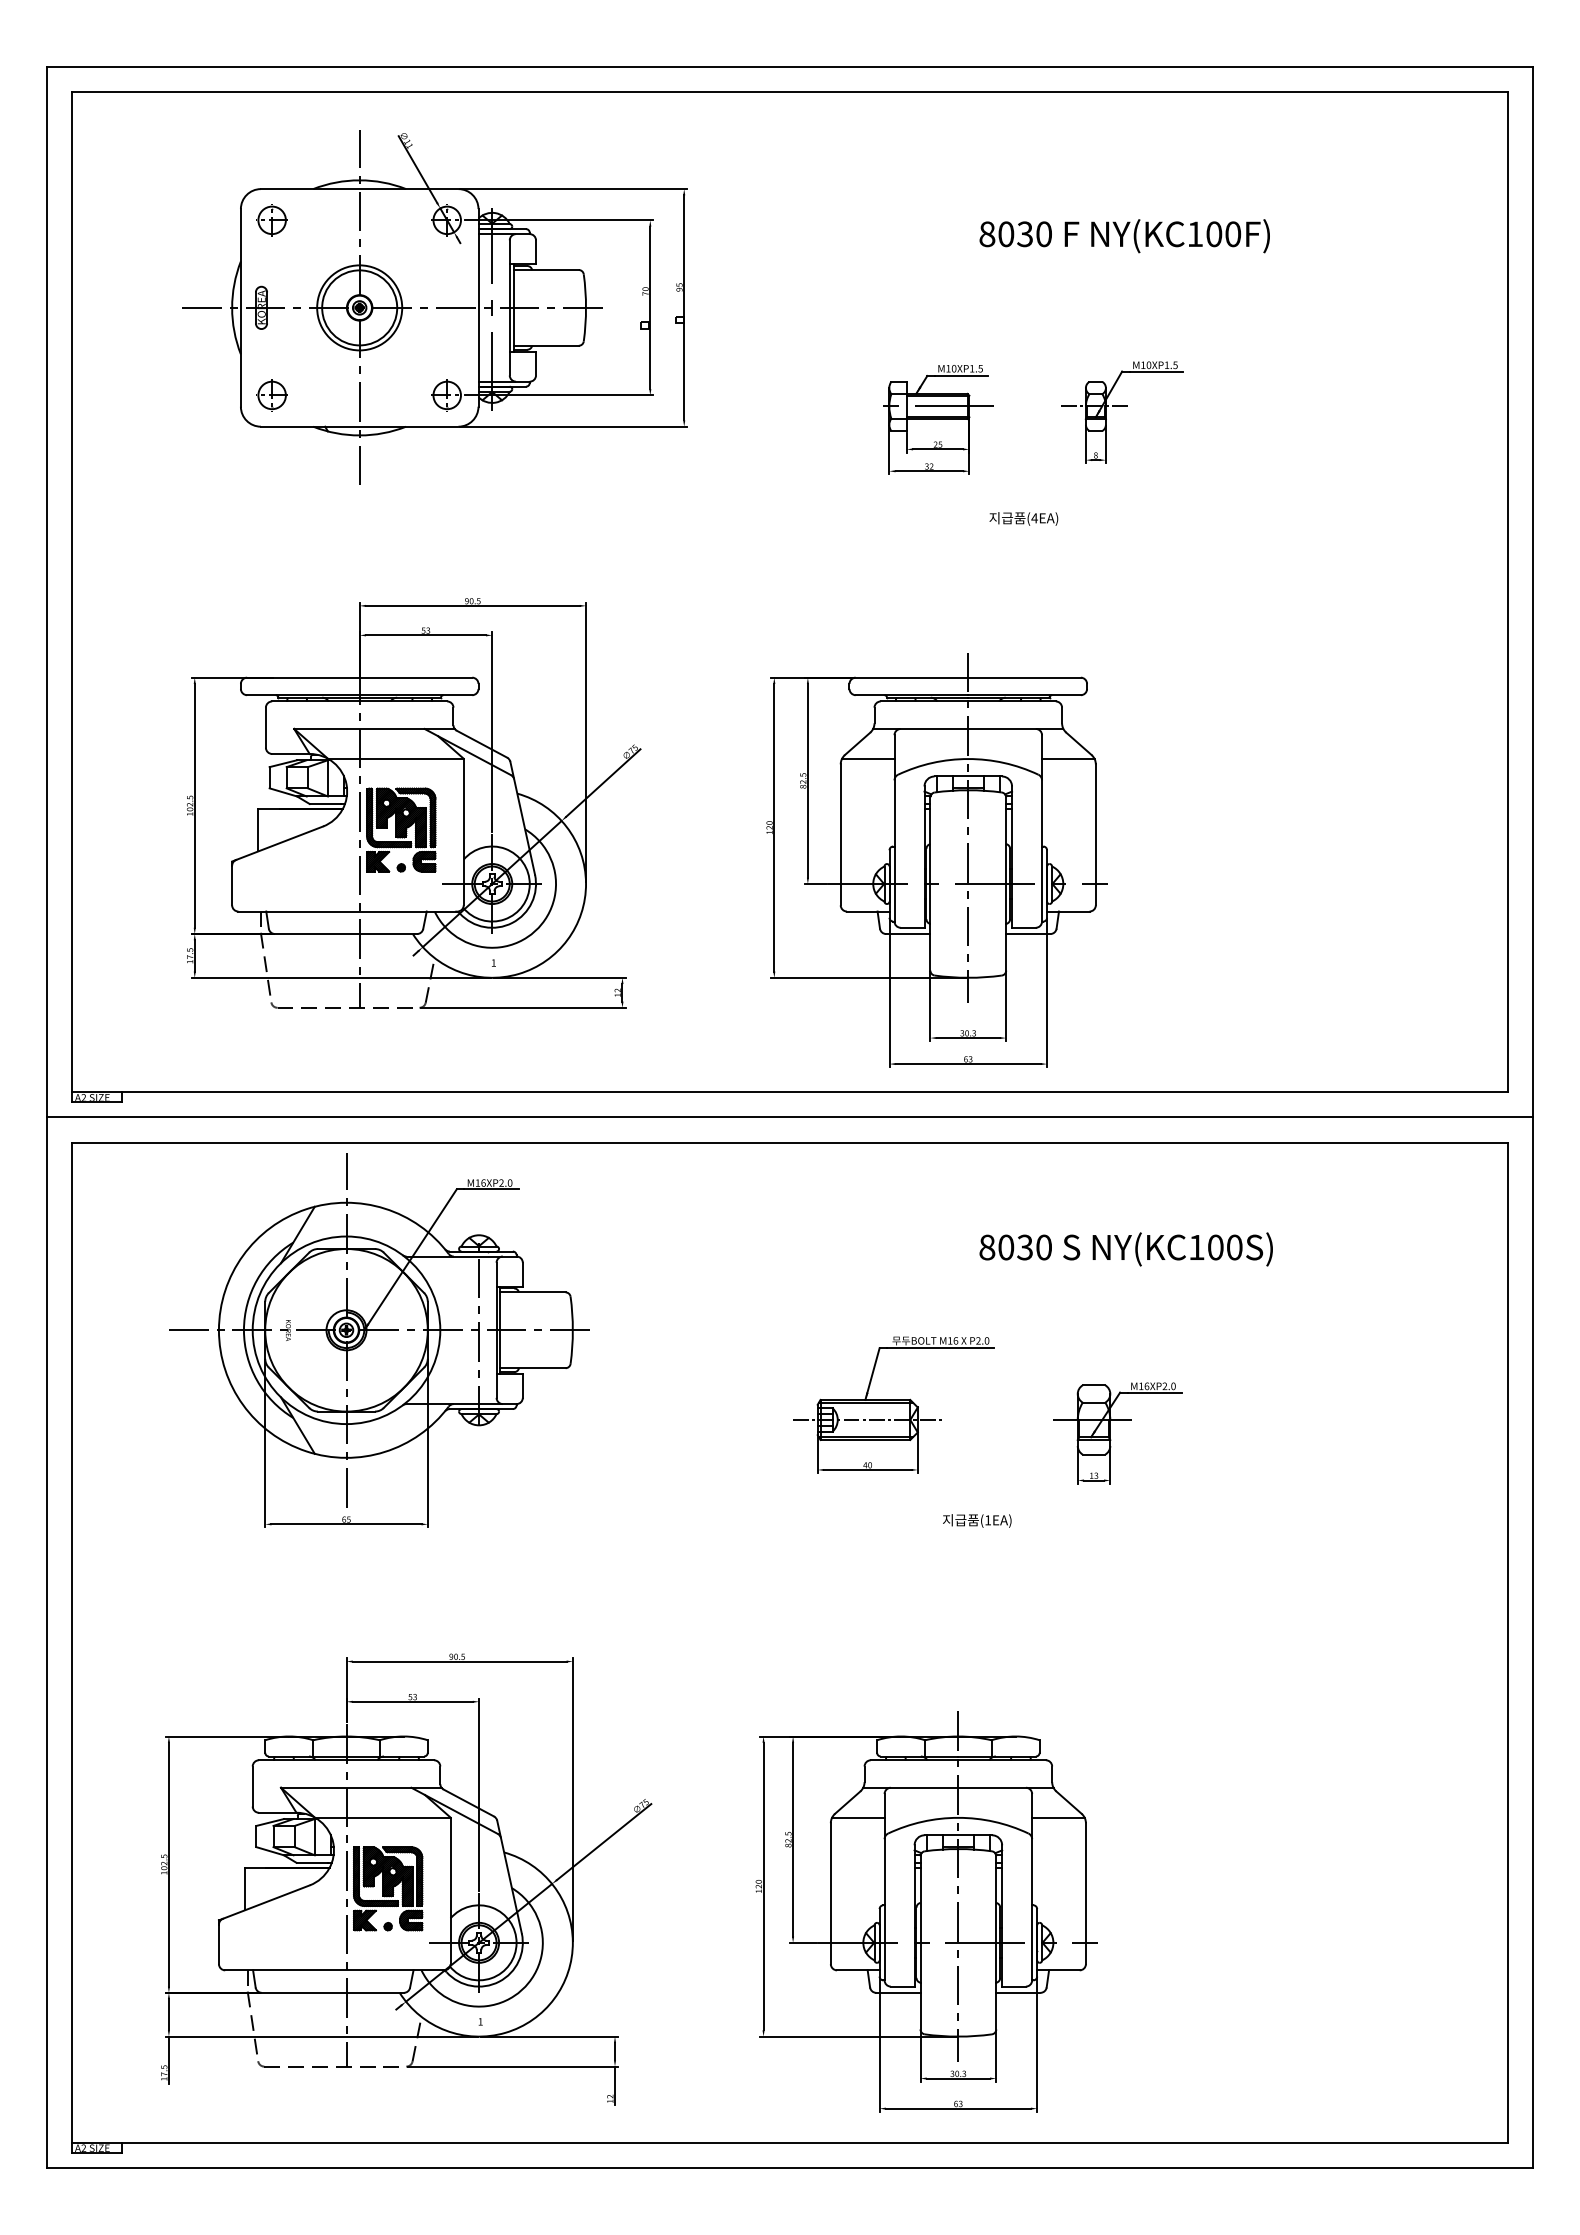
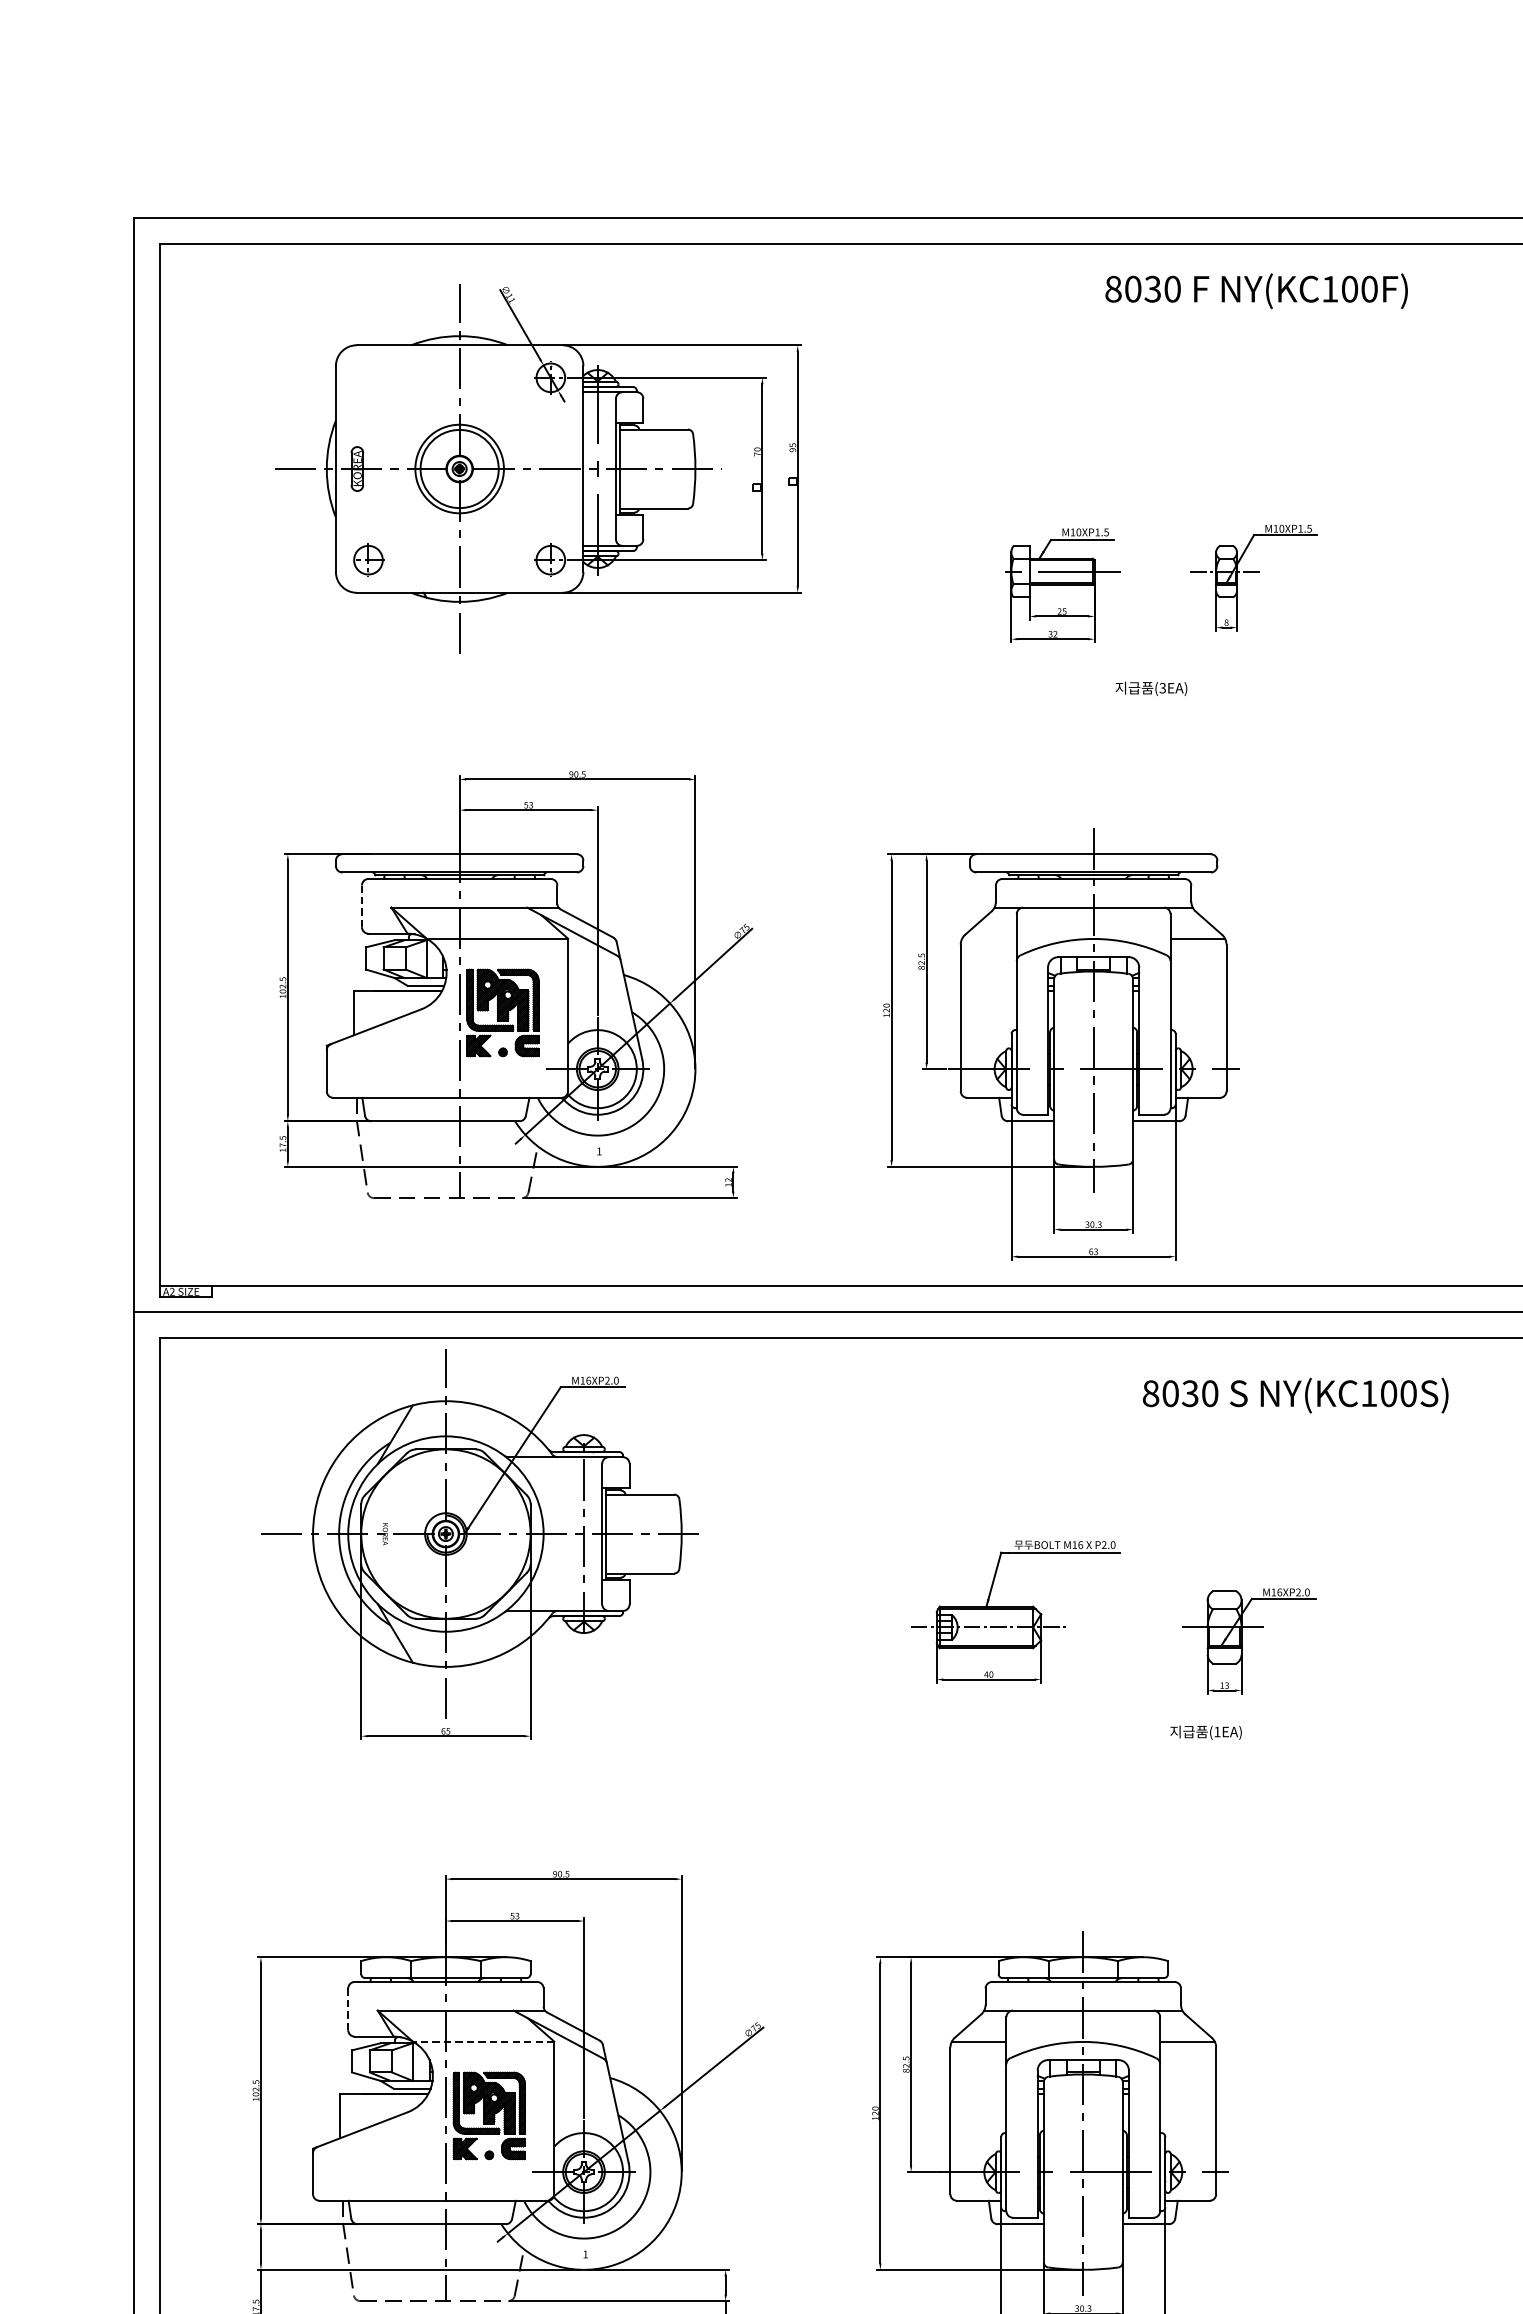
part: (271, 220) -> (367, 377), removed
text: (1124, 236) -> (1256, 291), moved
text: (1034, 518) -> (1162, 688), (4EA) -> (3EA)
line: (265, 728) -> (361, 907), solid -> dashed
line: (868, 758) -> (989, 938), removed
text: (1125, 1249) -> (1294, 1395), moved
text: (977, 1520) -> (1206, 1732), moved
line: (252, 1787) -> (347, 2010), solid -> dashed
line: (382, 1817) -> (483, 2041), solid -> dashed

